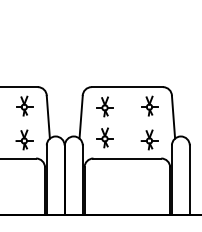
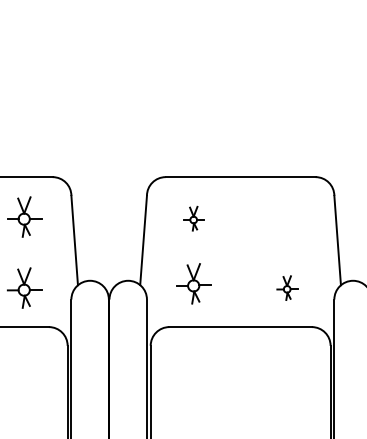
part: (149, 105) -> (287, 215), removed
part: (104, 106) -> (192, 217), size x0.6
part: (149, 139) -> (287, 287), size x0.6

